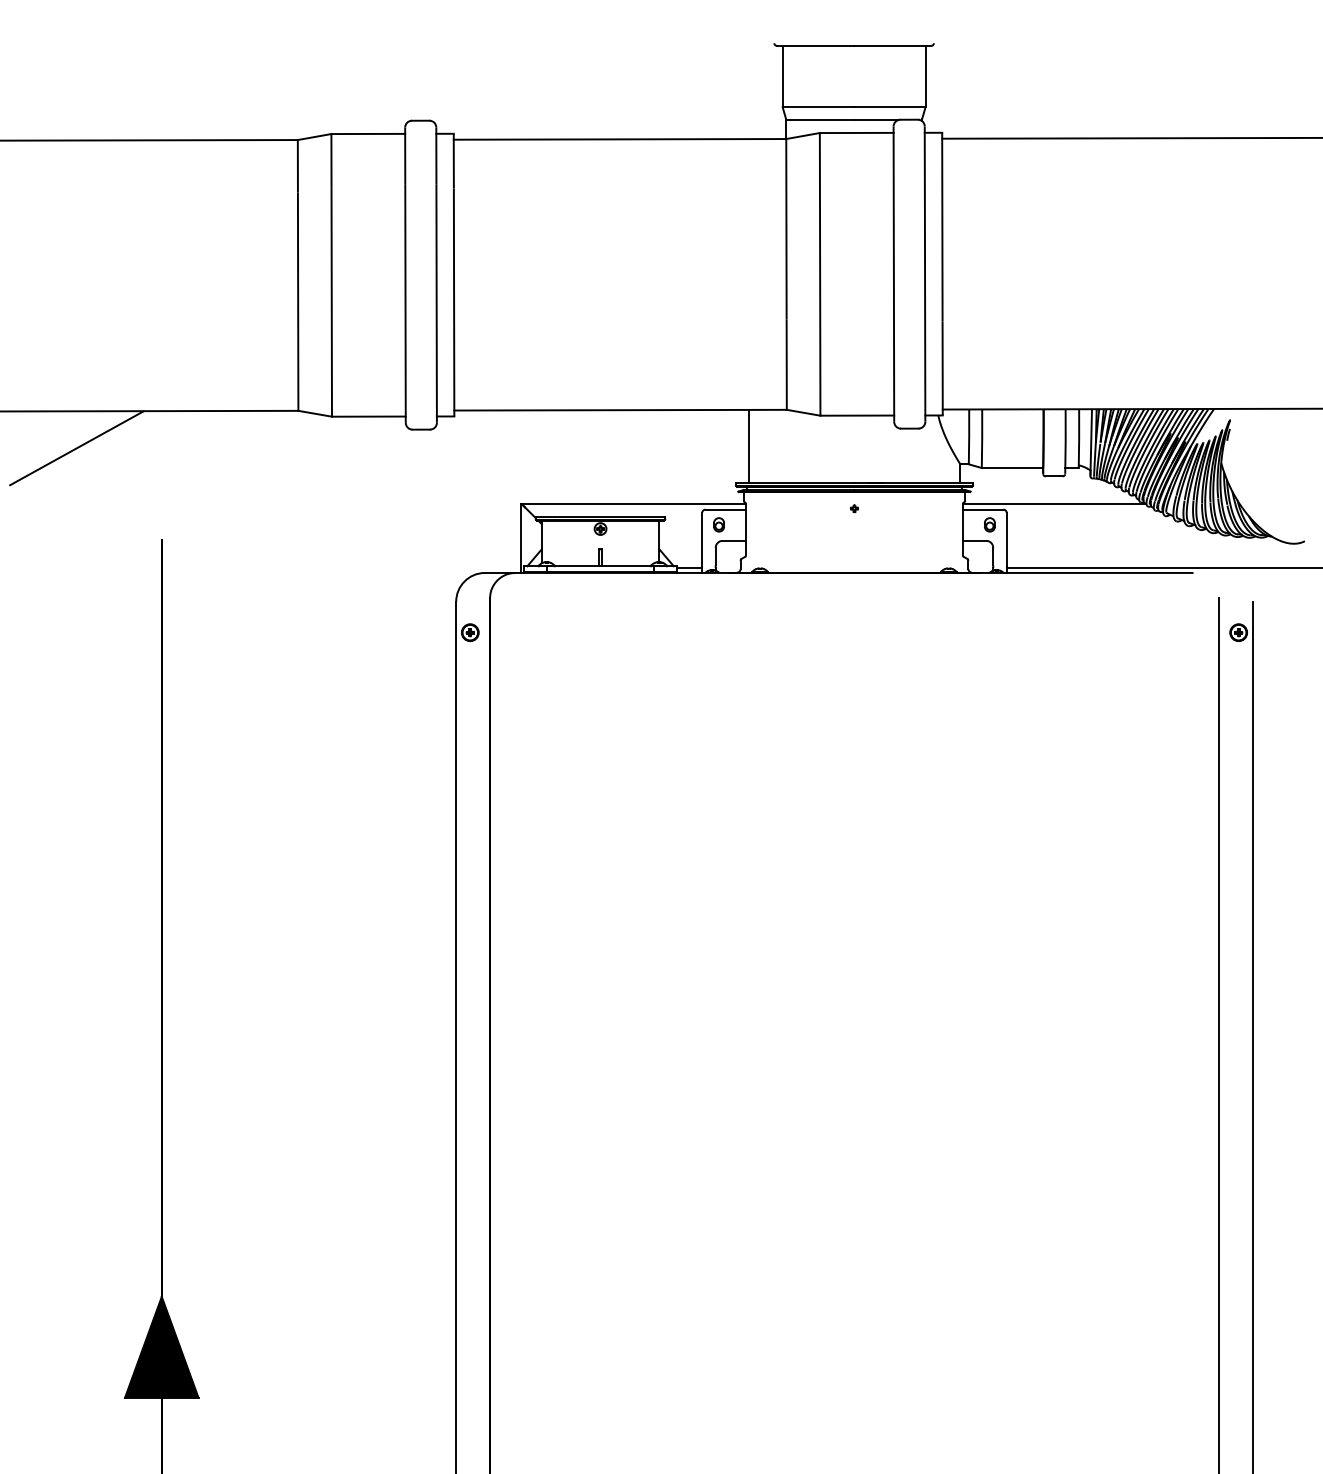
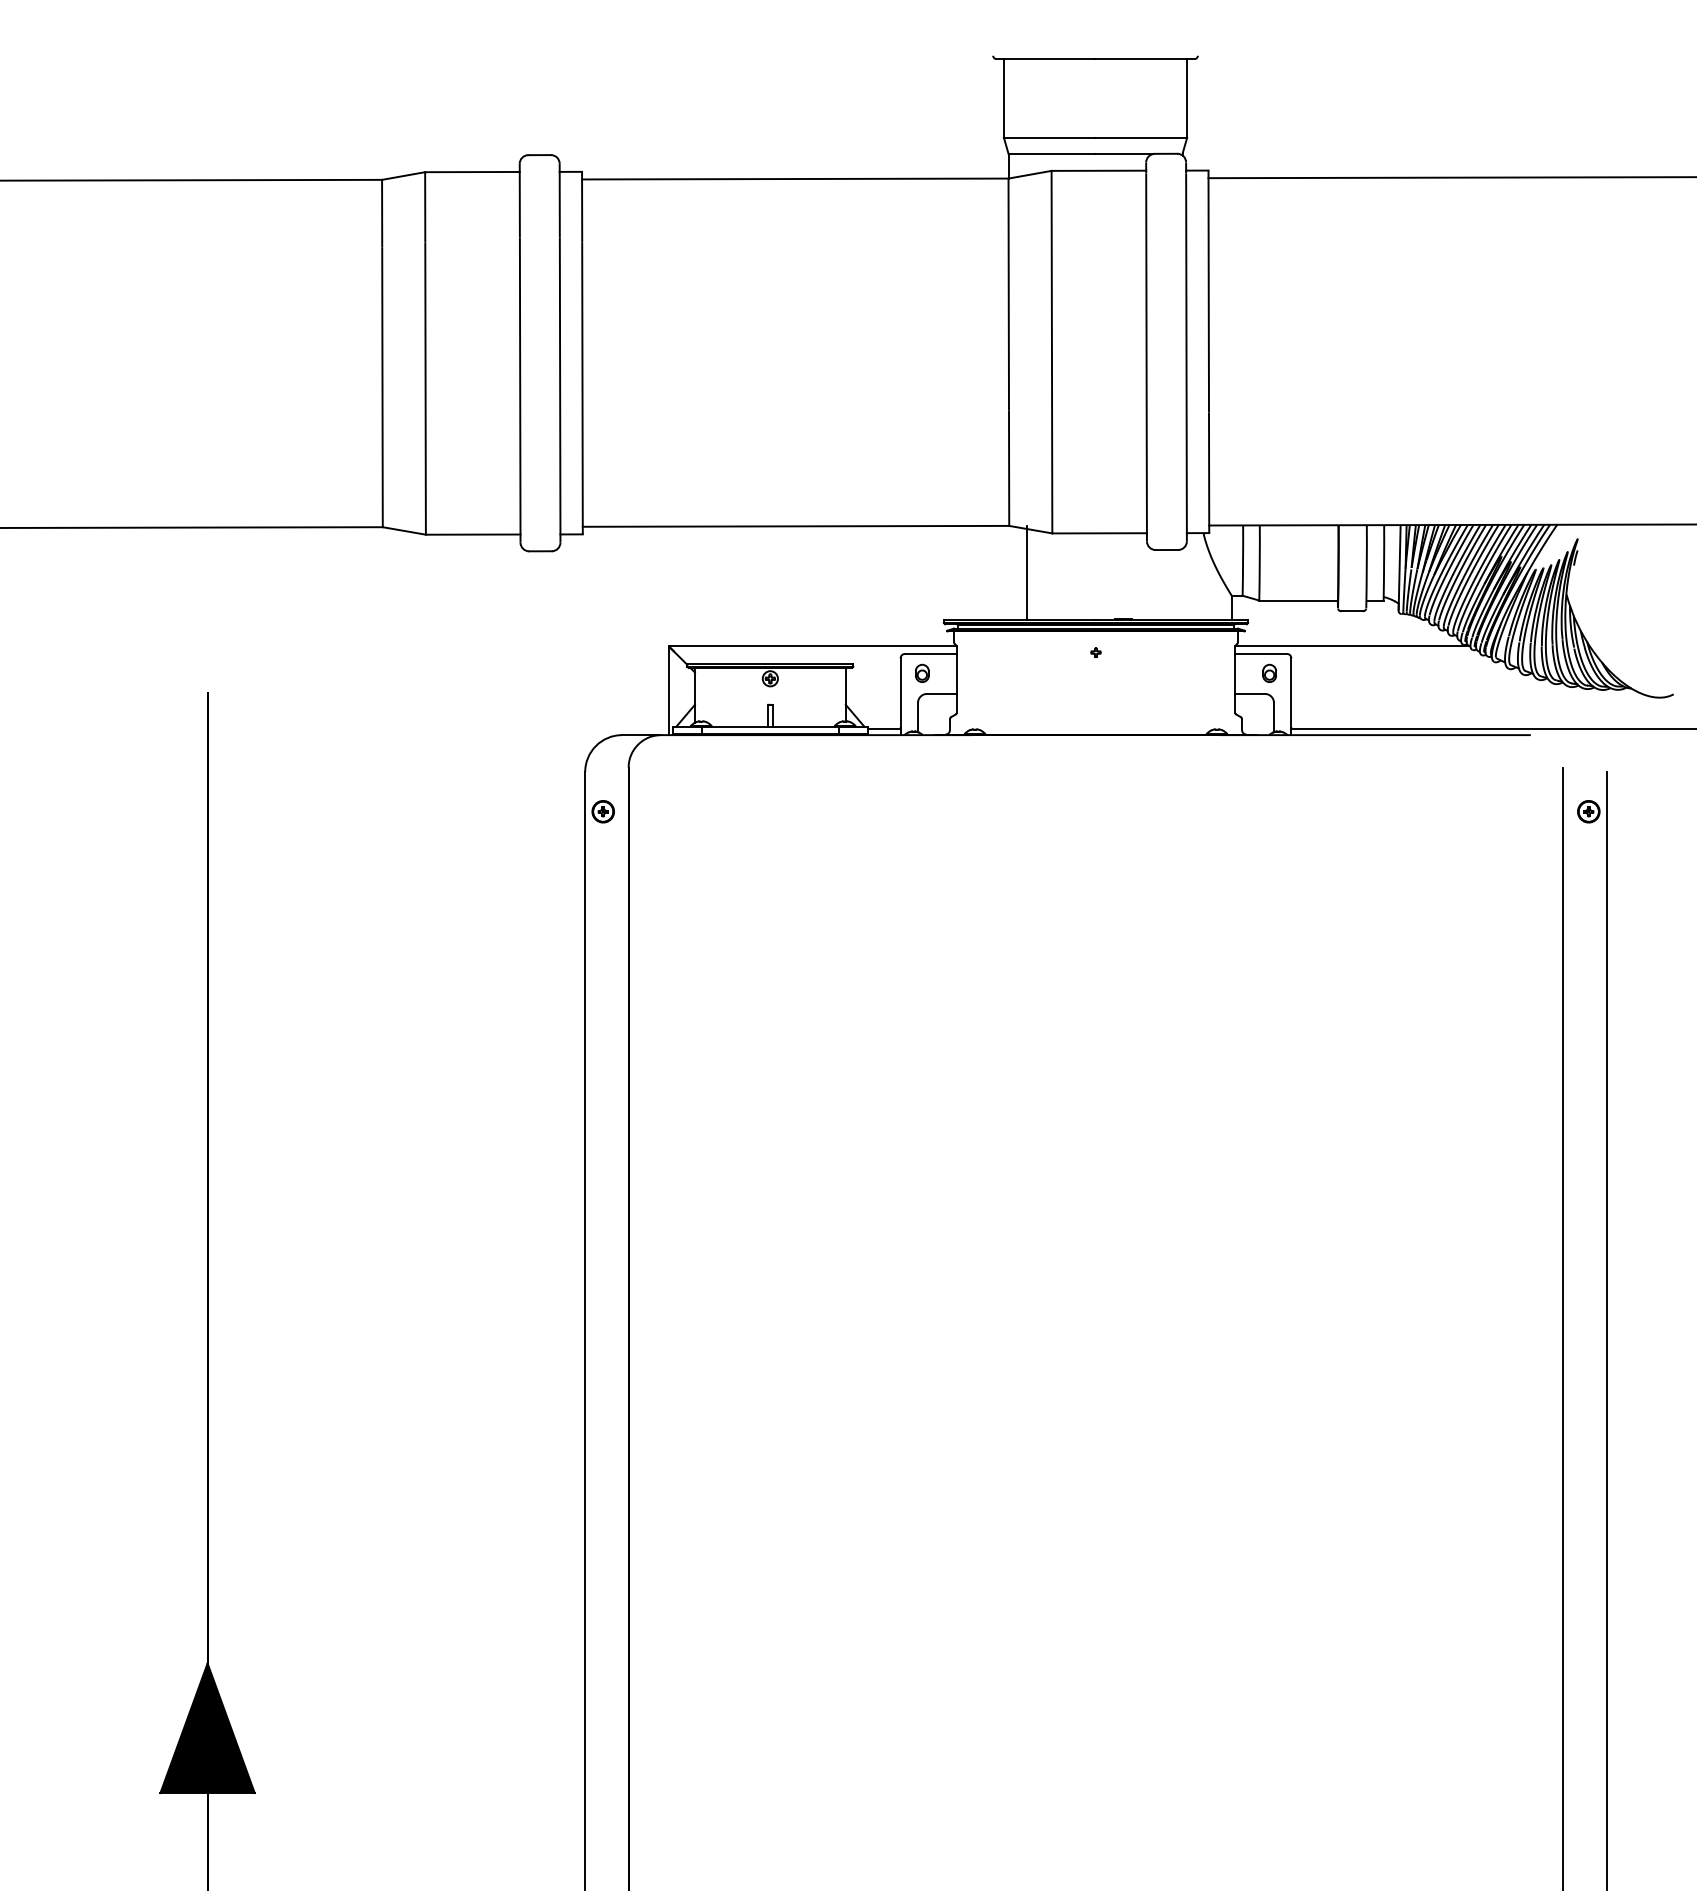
line: (748, 446) -> (1027, 573), moved
line: (76, 447) -> (98, 574), removed

